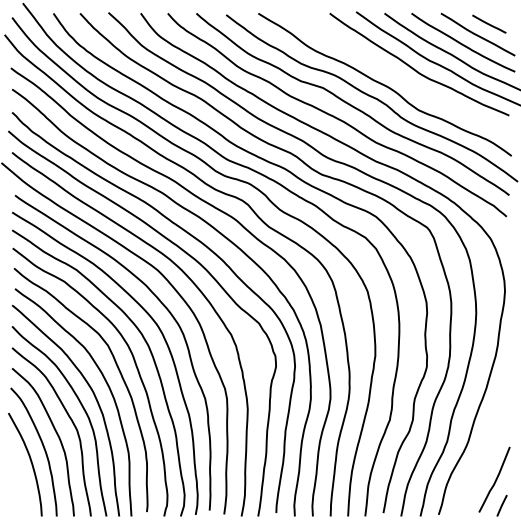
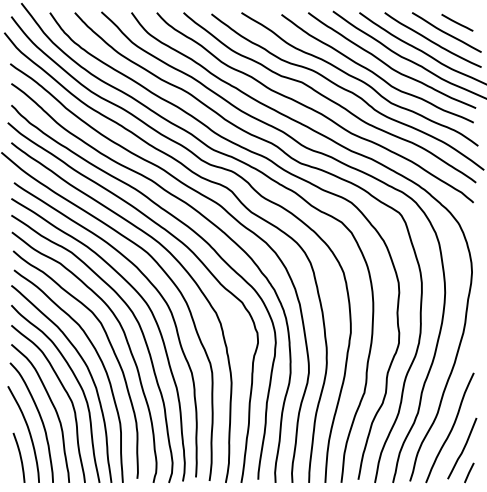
curve: (399, 76) -> (373, 71), added
curve: (482, 458) -> (451, 428), added
curve: (21, 489) -> (20, 457), added

